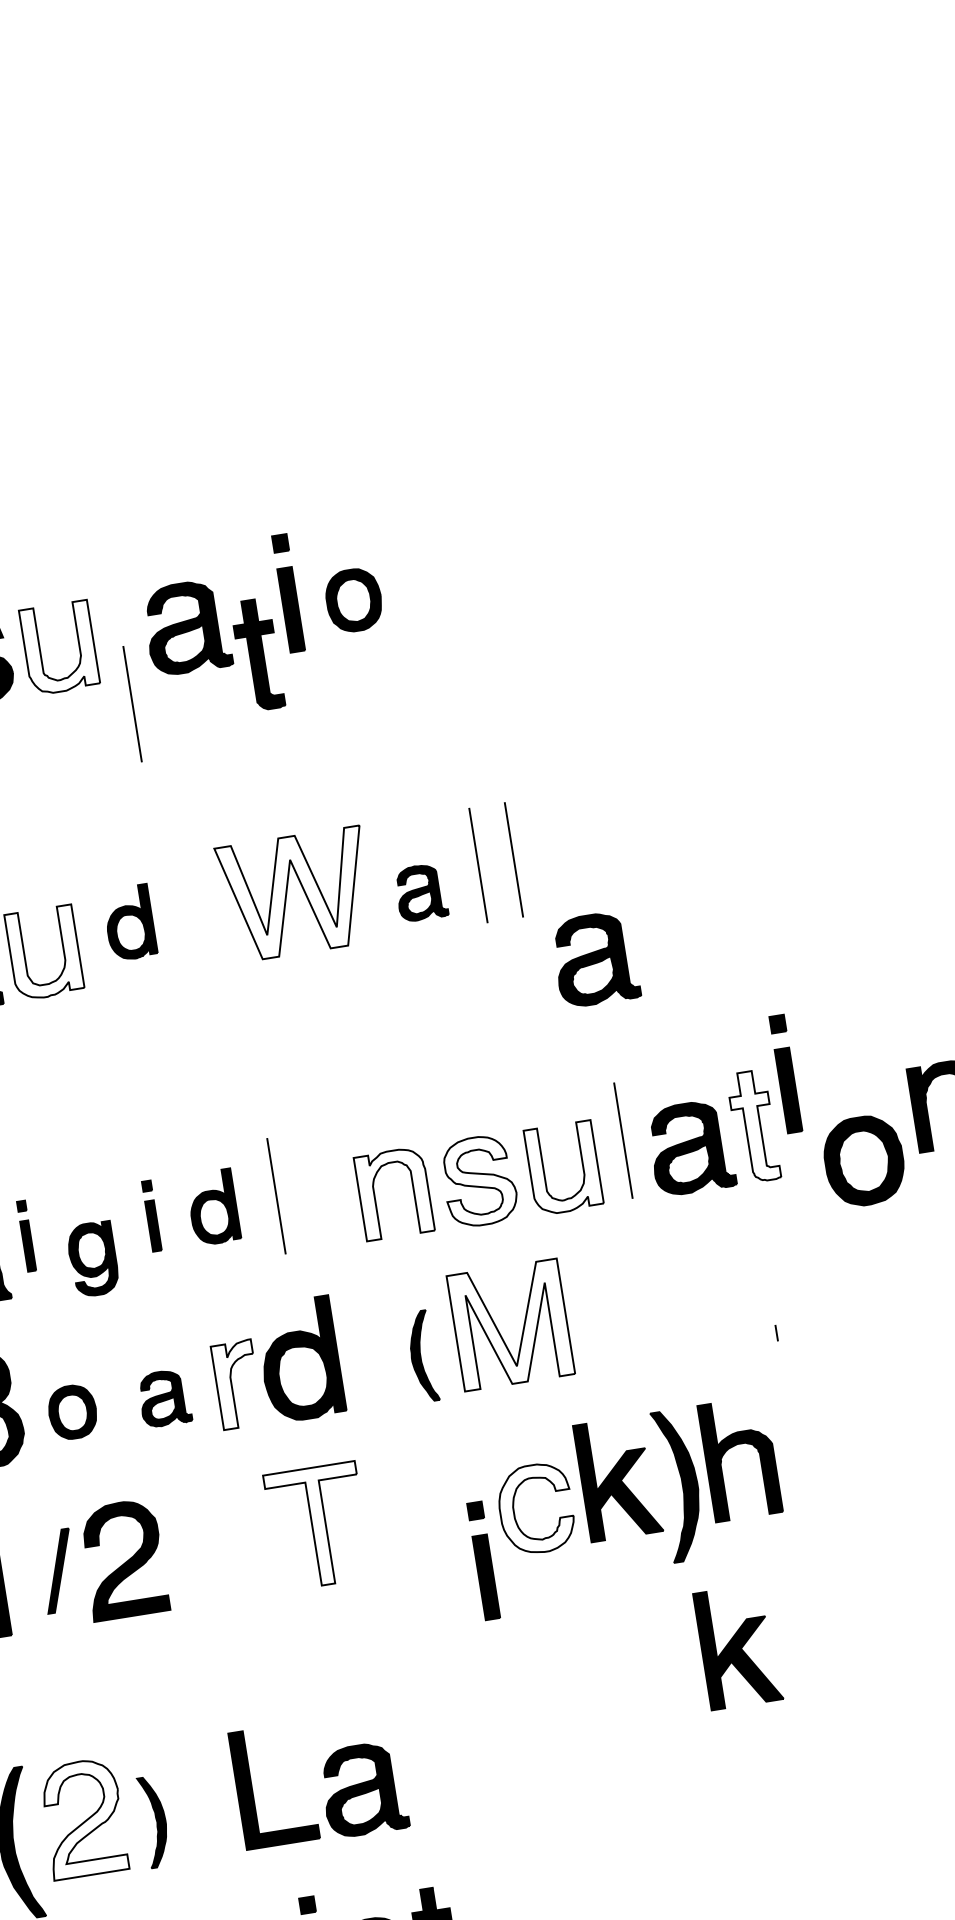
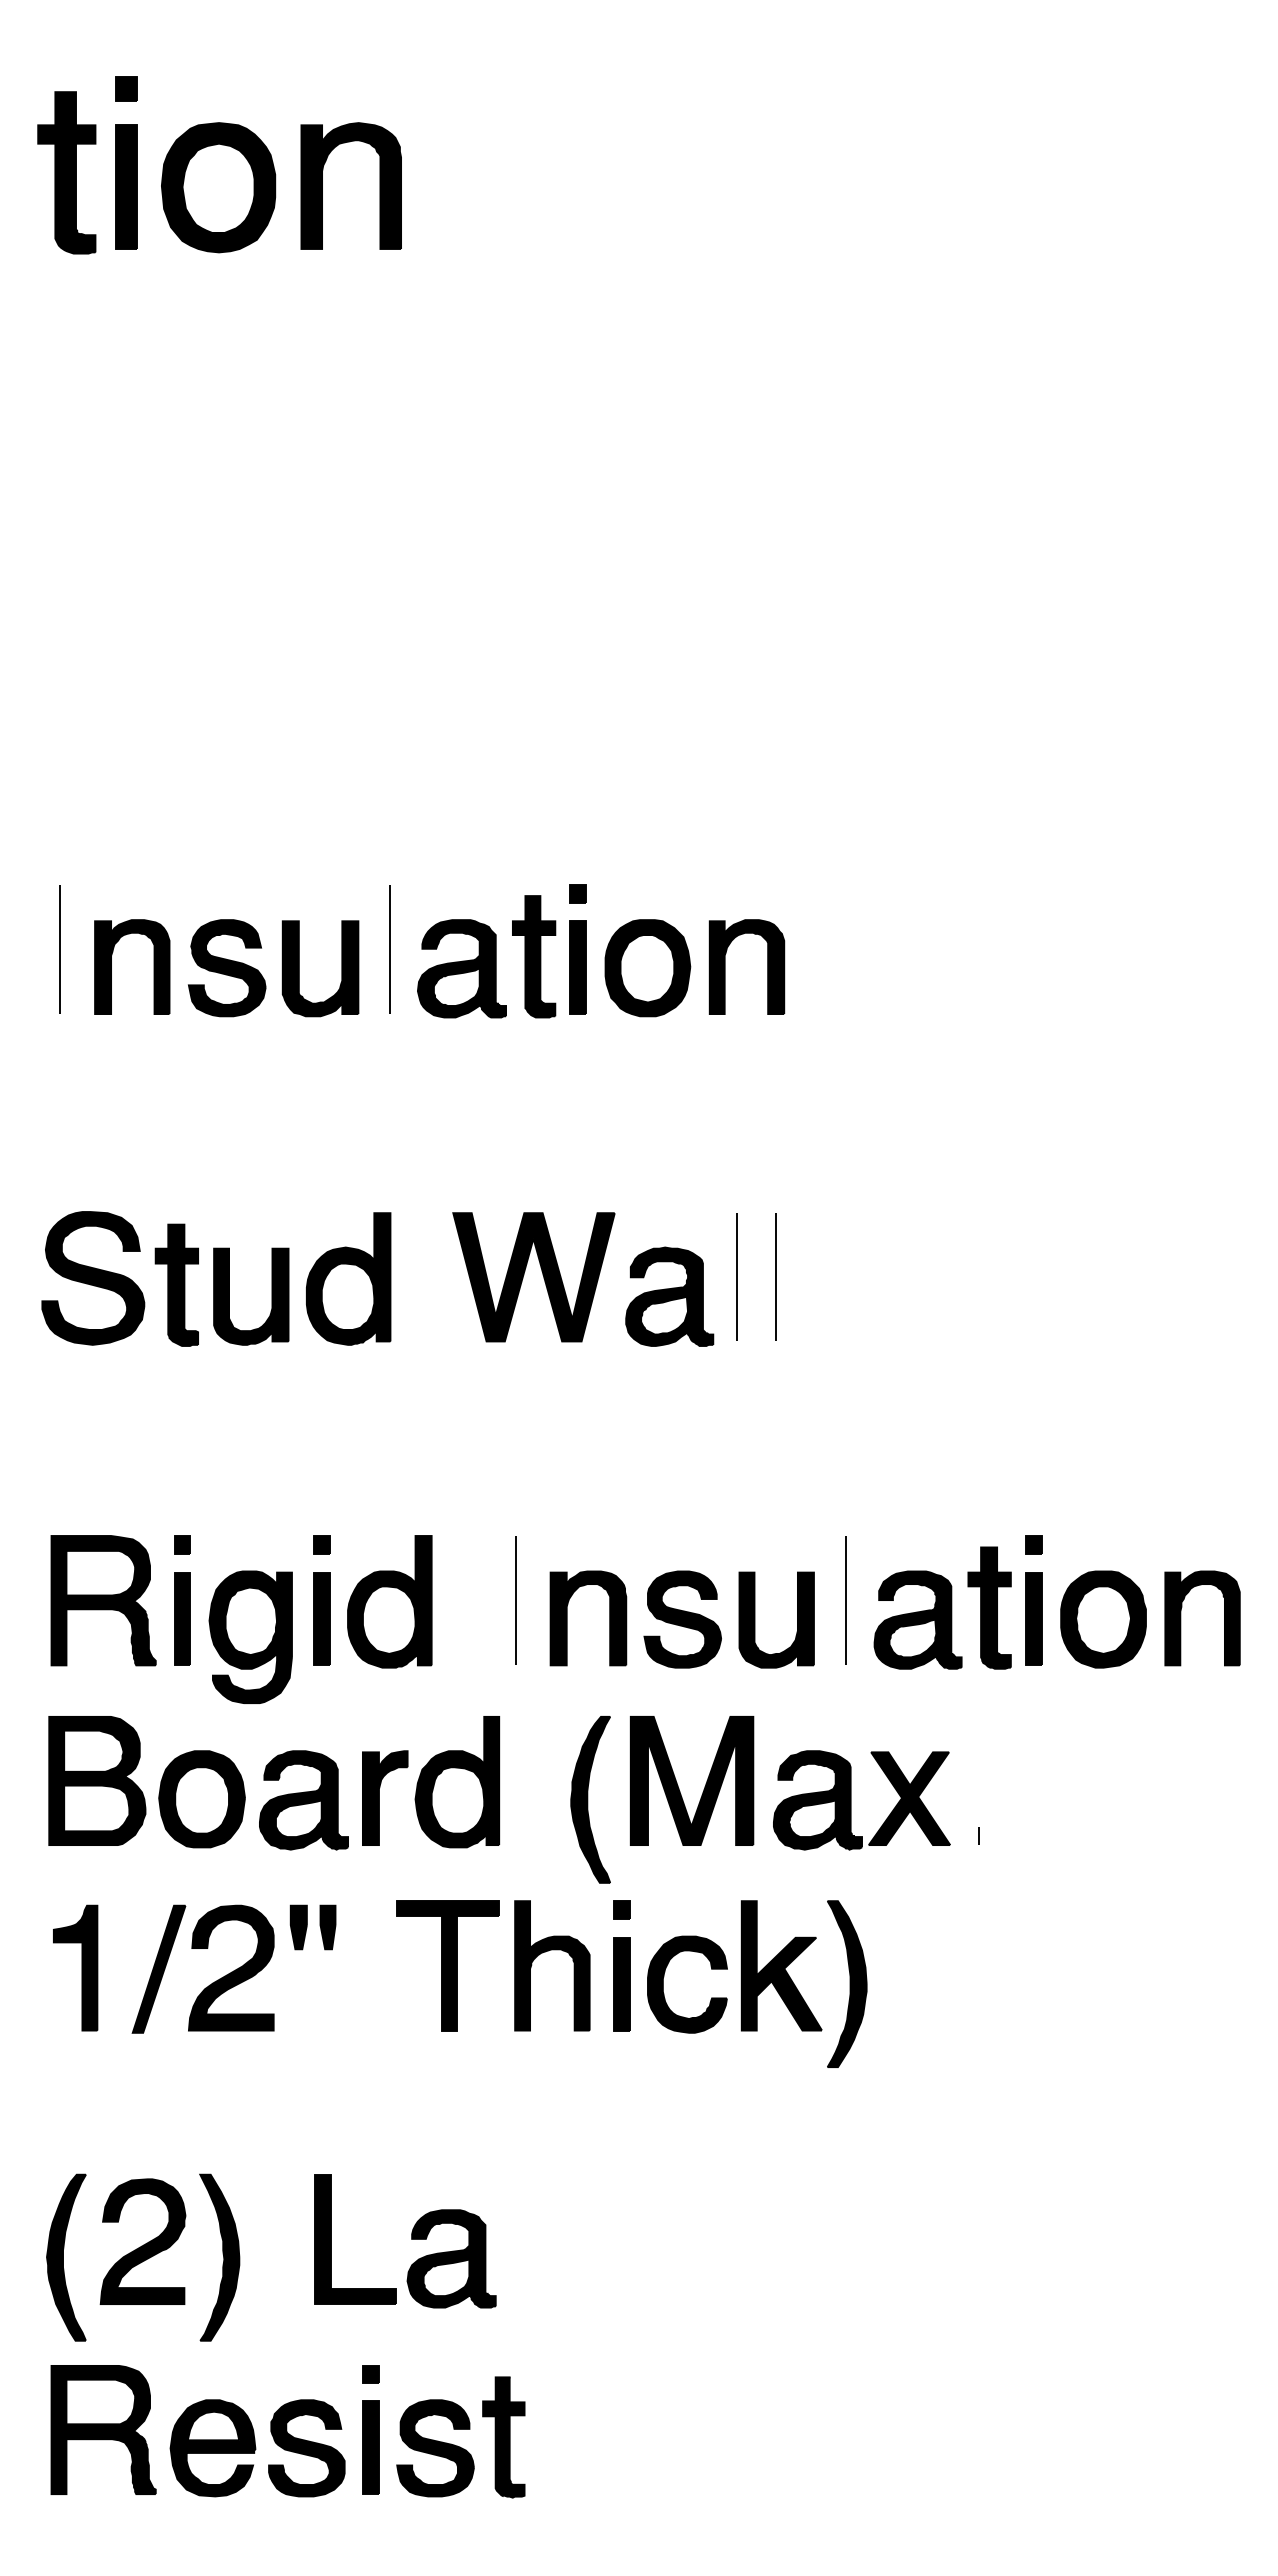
part: (423, 587) -> (725, 966), added
part: (353, 600) -> (647, 968), size x1.43
fill: (59, 647) -> (320, 968), added
part: (258, 654) -> (534, 956), moved
line: (132, 704) -> (389, 949), moved
part: (420, 892) -> (669, 1296), size x1.67
fill: (295, 895) -> (533, 1277), added
part: (129, 922) -> (348, 1278), size x1.67
fill: (44, 952) -> (251, 1296), added
part: (594, 958) -> (846, 1398), removed
part: (785, 1073) -> (1033, 1600), moved
fill: (753, 1126) -> (989, 1607), added
part: (864, 1160) -> (1103, 1619), moved
fill: (563, 1167) -> (776, 1619), added
fill: (479, 1181) -> (682, 1619), added
fill: (394, 1193) -> (588, 1618), added
line: (275, 1196) -> (515, 1600), moved
part: (212, 1207) -> (389, 1601), size x1.67
part: (151, 1216) -> (321, 1600), size x1.67
part: (26, 1236) -> (182, 1600), size x1.67
part: (92, 1258) -> (250, 1636), size x1.67
part: (657, 1319) -> (851, 1800), added
fill: (510, 1324) -> (691, 1780), added
part: (422, 1356) -> (590, 1799), size x1.67
fill: (236, 1385) -> (384, 1798), added
part: (164, 1398) -> (303, 1800), size x1.67
part: (72, 1412) -> (201, 1799), size x1.67
part: (734, 1446) -> (548, 1951), moved
fill: (535, 1508) -> (686, 1984), added
part: (190, 1511) -> (312, 1927), added
fill: (318, 1526) -> (448, 1965), added
part: (483, 1560) -> (621, 1965), moved
part: (57, 1570) -> (158, 1968), size x1.43
part: (738, 1646) -> (882, 2168), removed
fill: (82, 1818) -> (142, 2241), added
part: (154, 1821) -> (219, 2257), size x1.67

